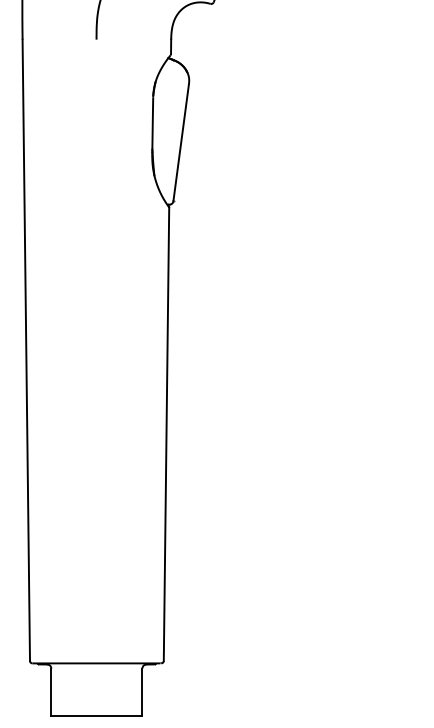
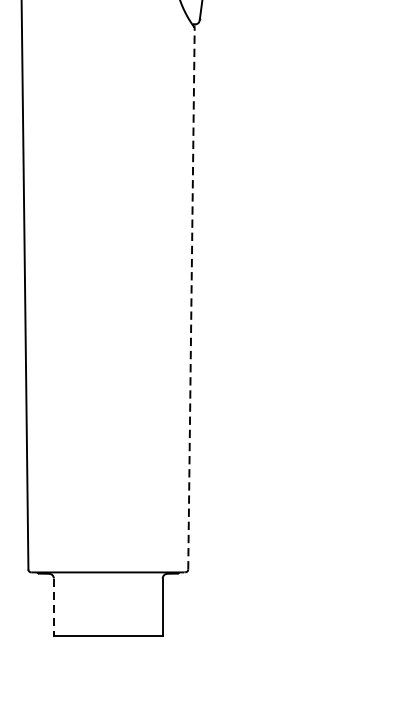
line: (166, 434) -> (191, 299), solid -> dashed
line: (51, 692) -> (54, 607), solid -> dashed

